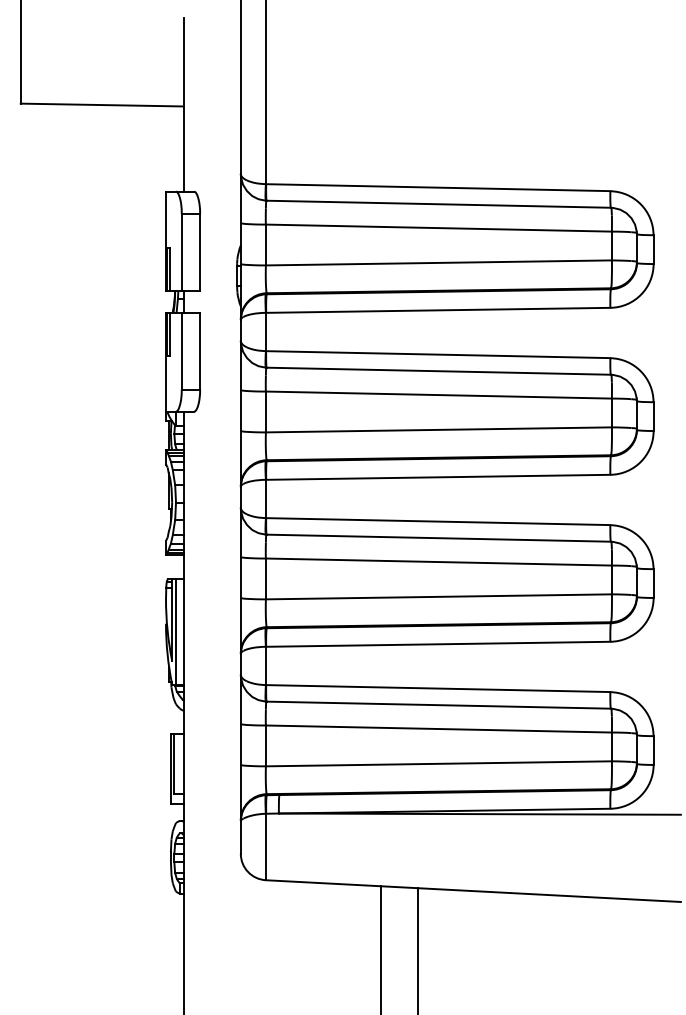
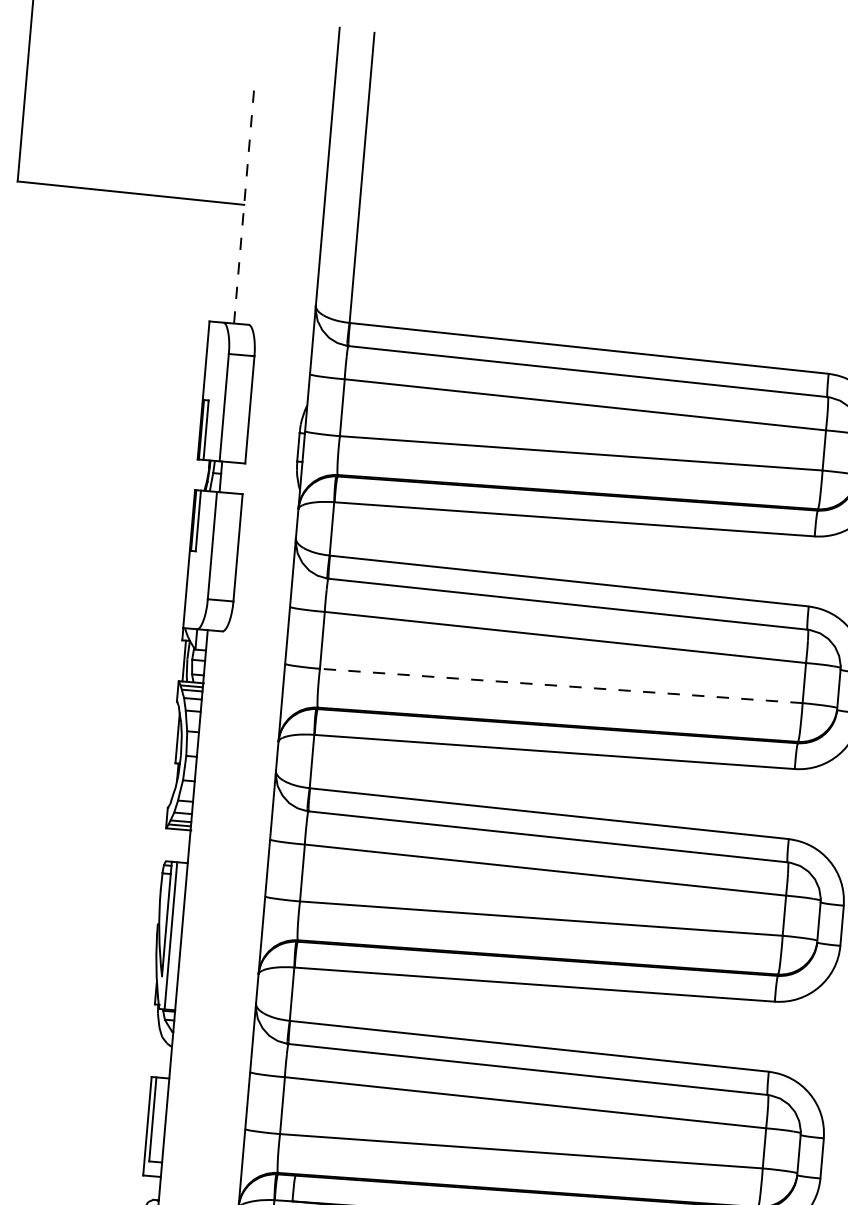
line: (183, 105) -> (244, 203), solid -> dashed
line: (438, 429) -> (560, 685), solid -> dashed

